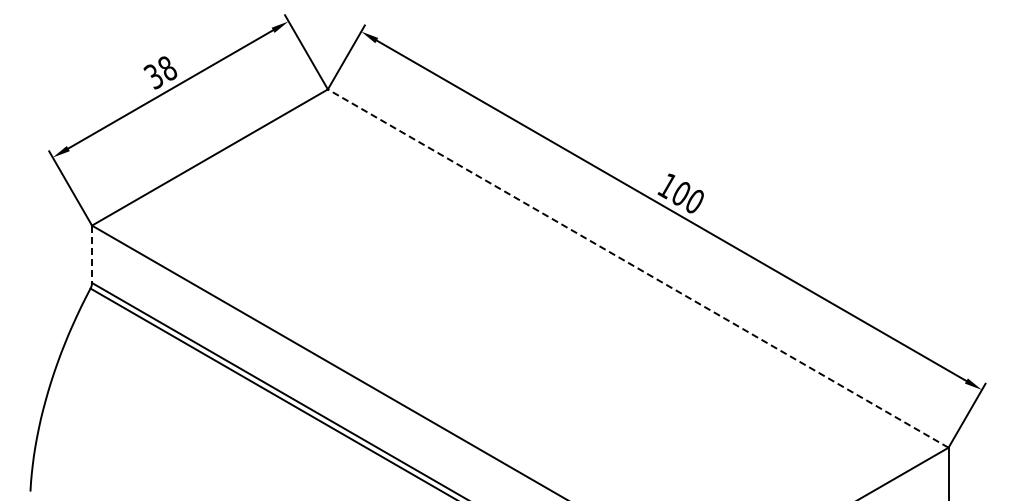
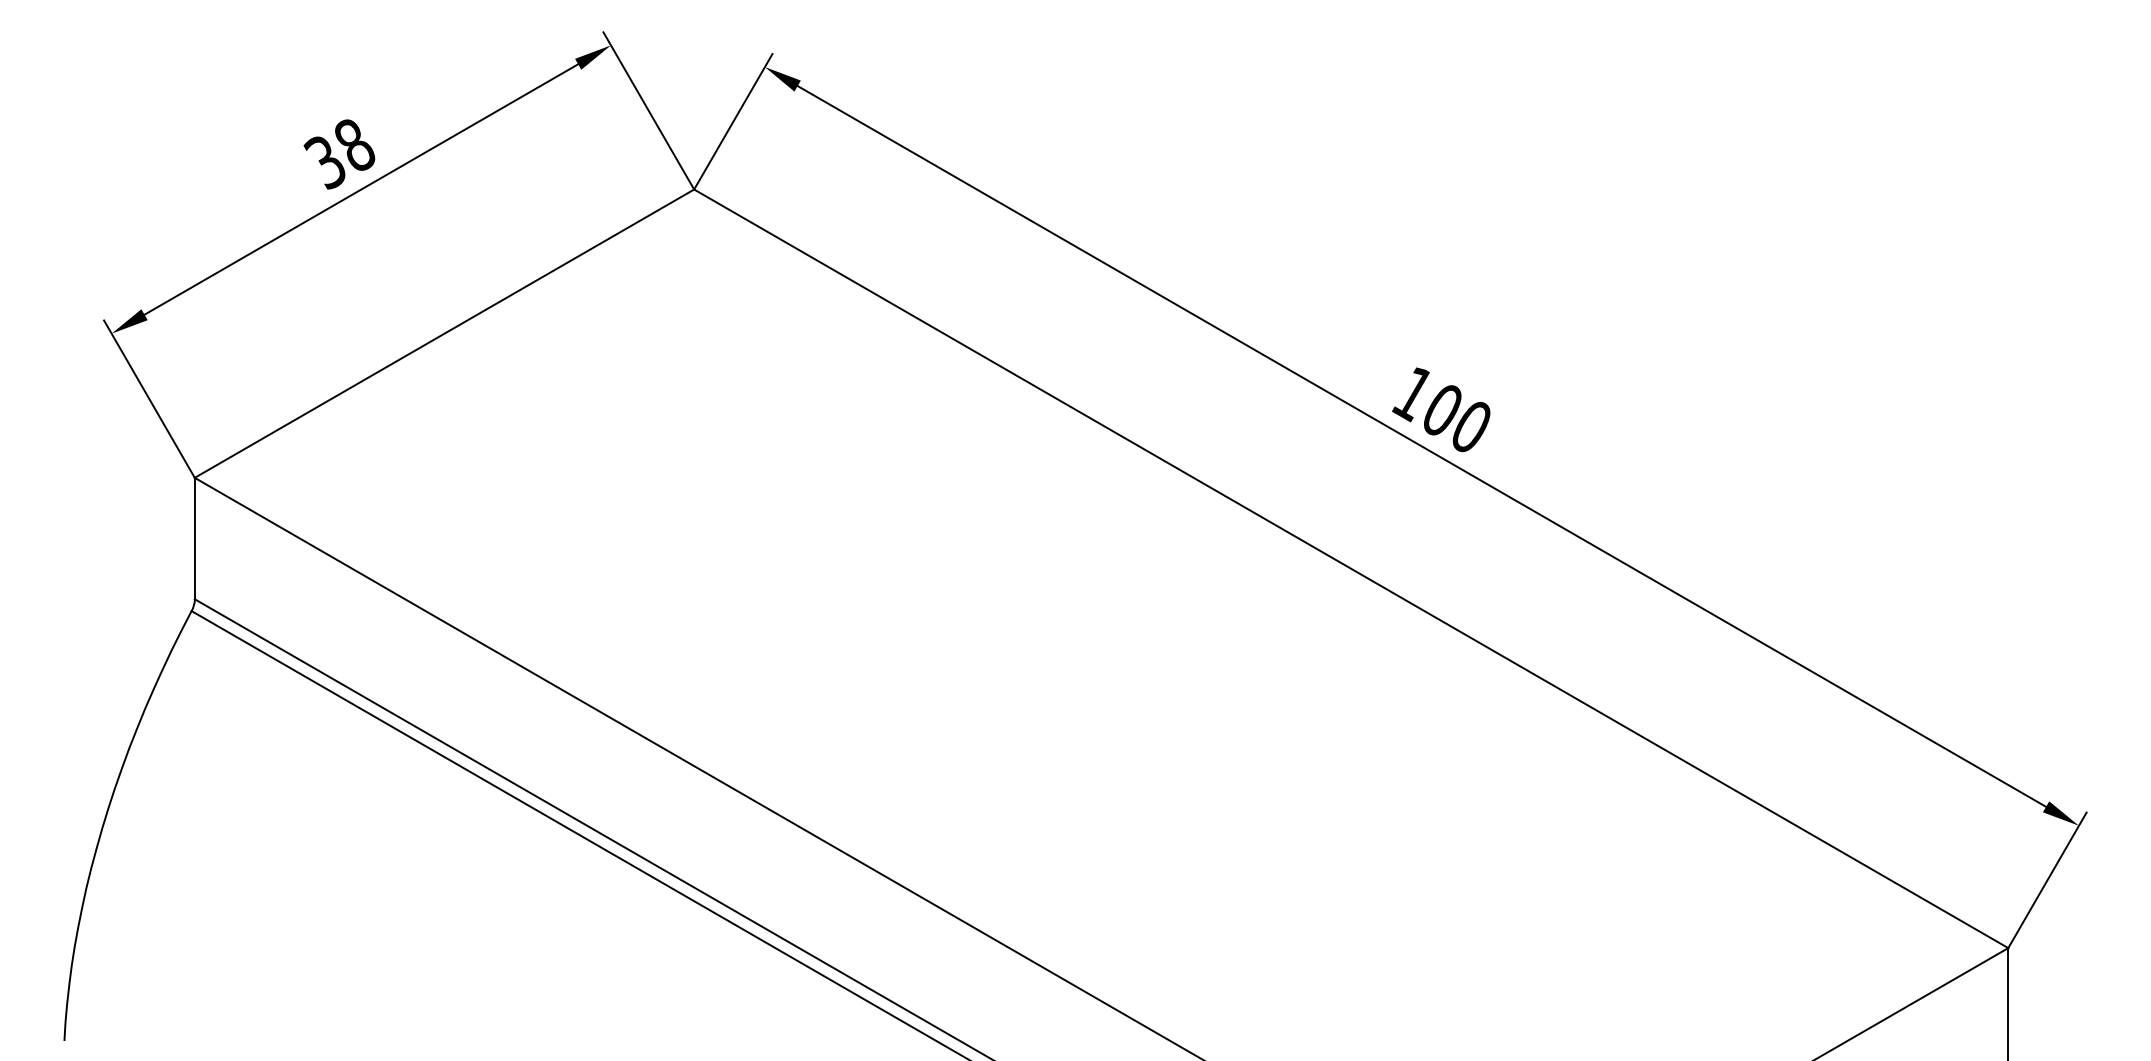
line: (92, 254) -> (195, 538), dashed -> solid
line: (637, 268) -> (1349, 568), dashed -> solid

